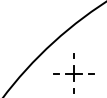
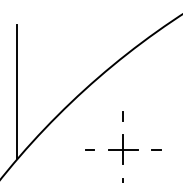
line: (18, 43) -> (17, 92), added

